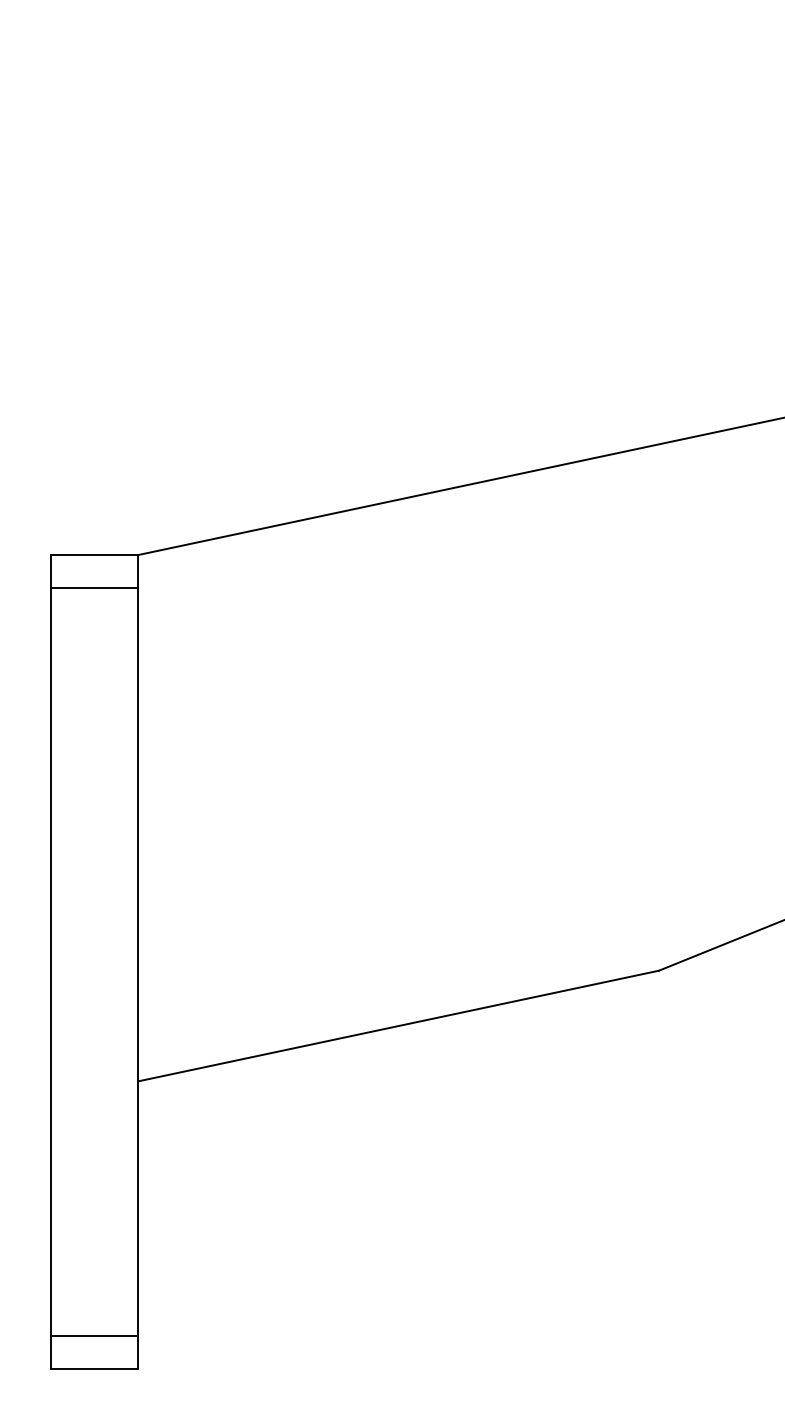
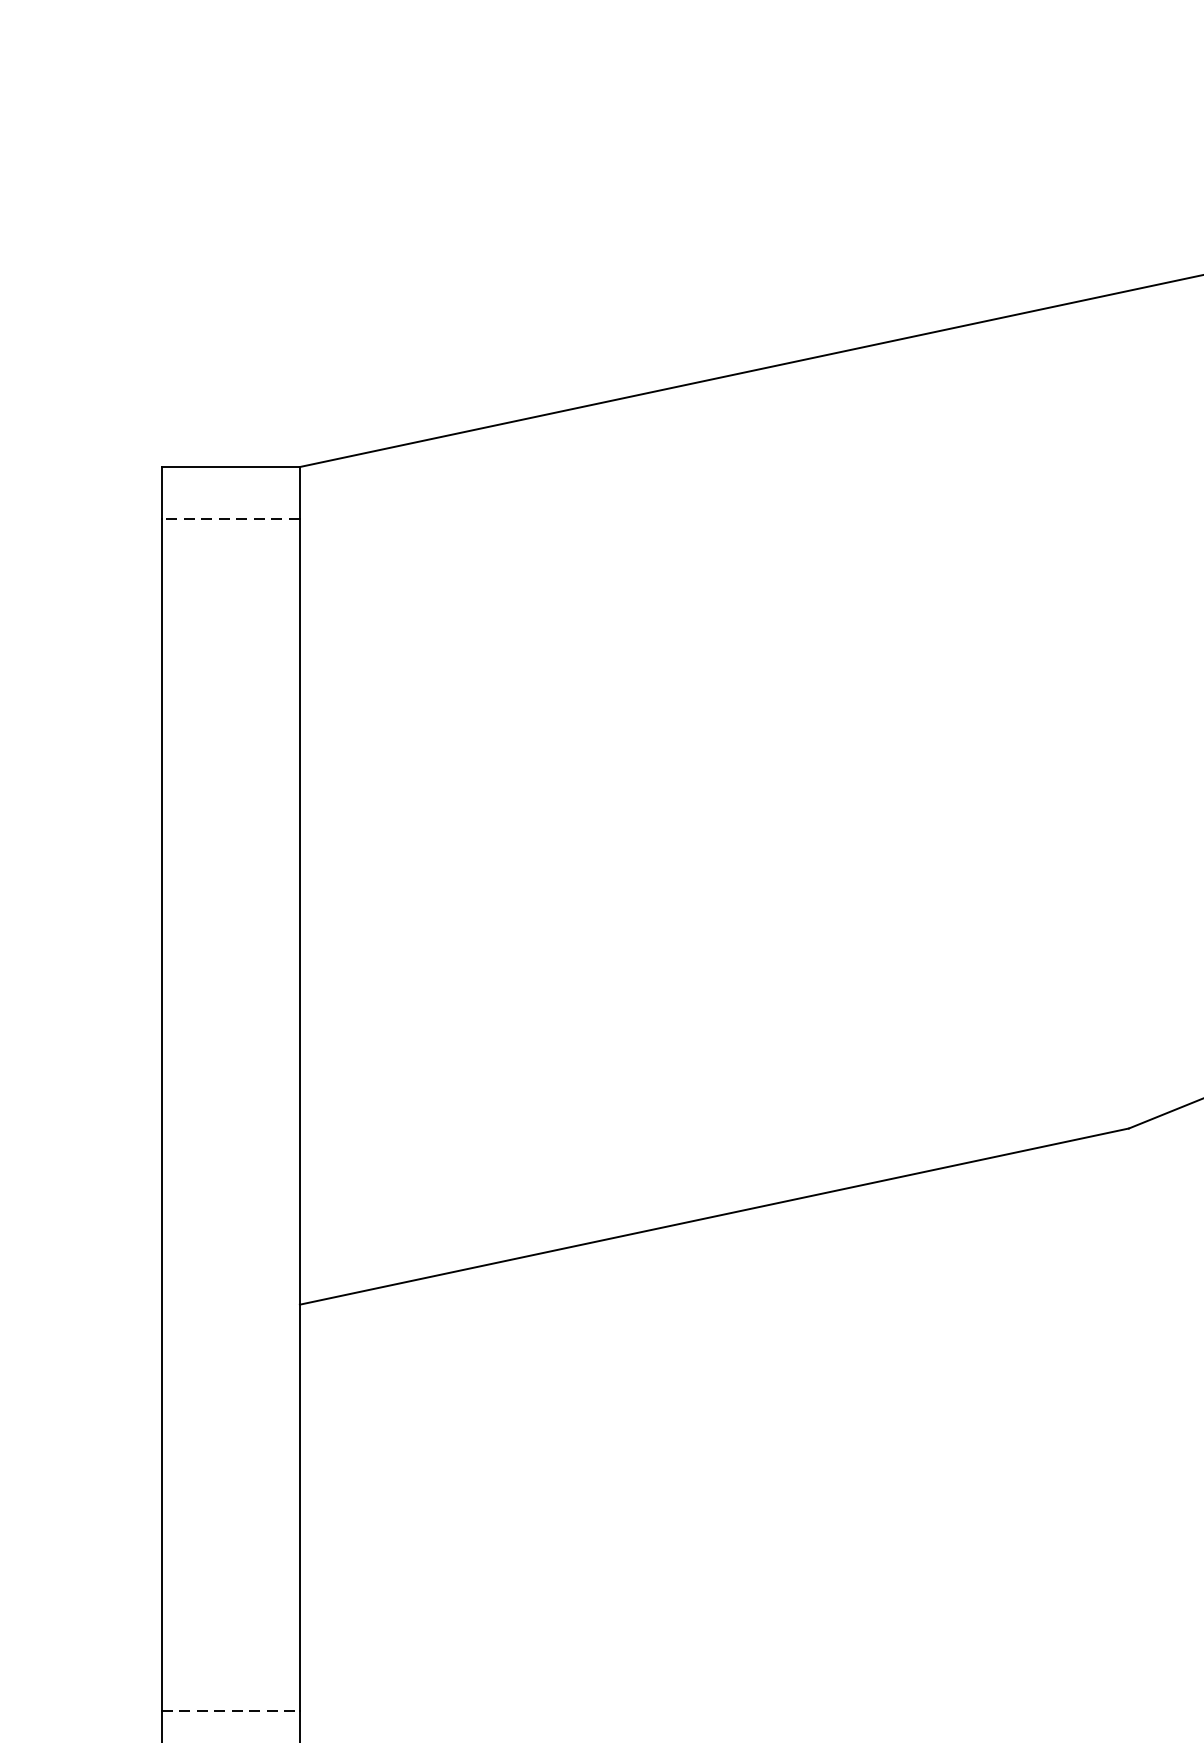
line: (94, 587) -> (230, 518), solid -> dashed
line: (95, 1336) -> (232, 1710), solid -> dashed

